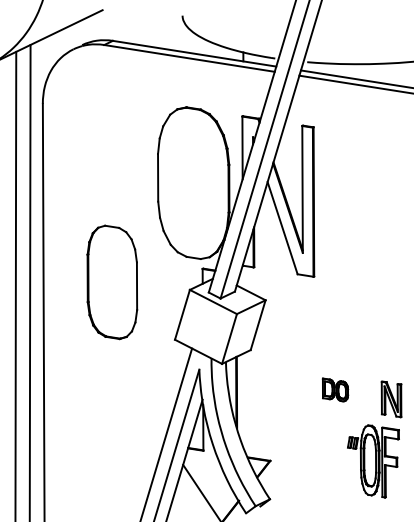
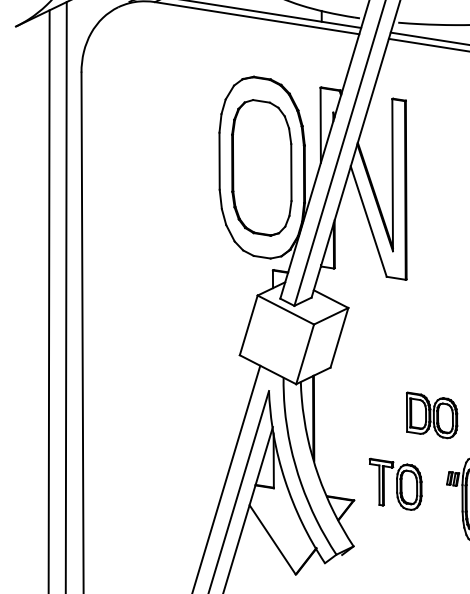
part: (112, 282) -> (261, 168), moved
part: (335, 389) -> (432, 414), size x1.67
part: (304, 447) -> (394, 484), added

